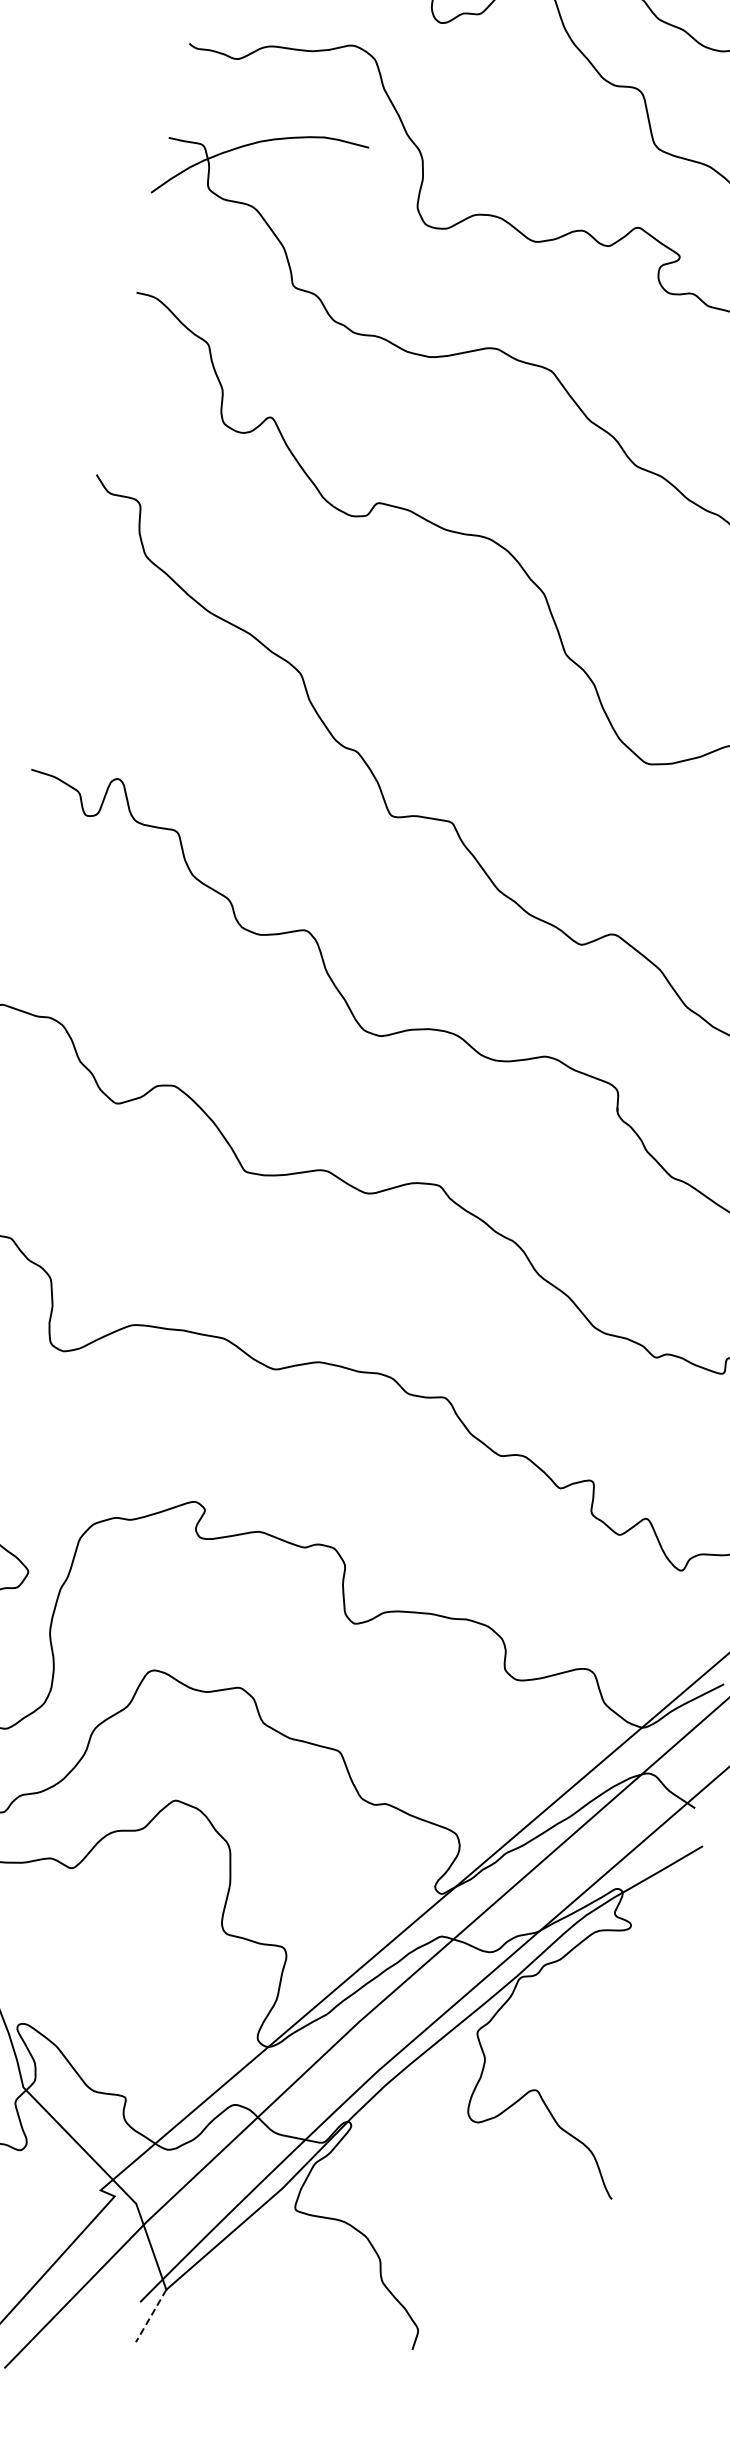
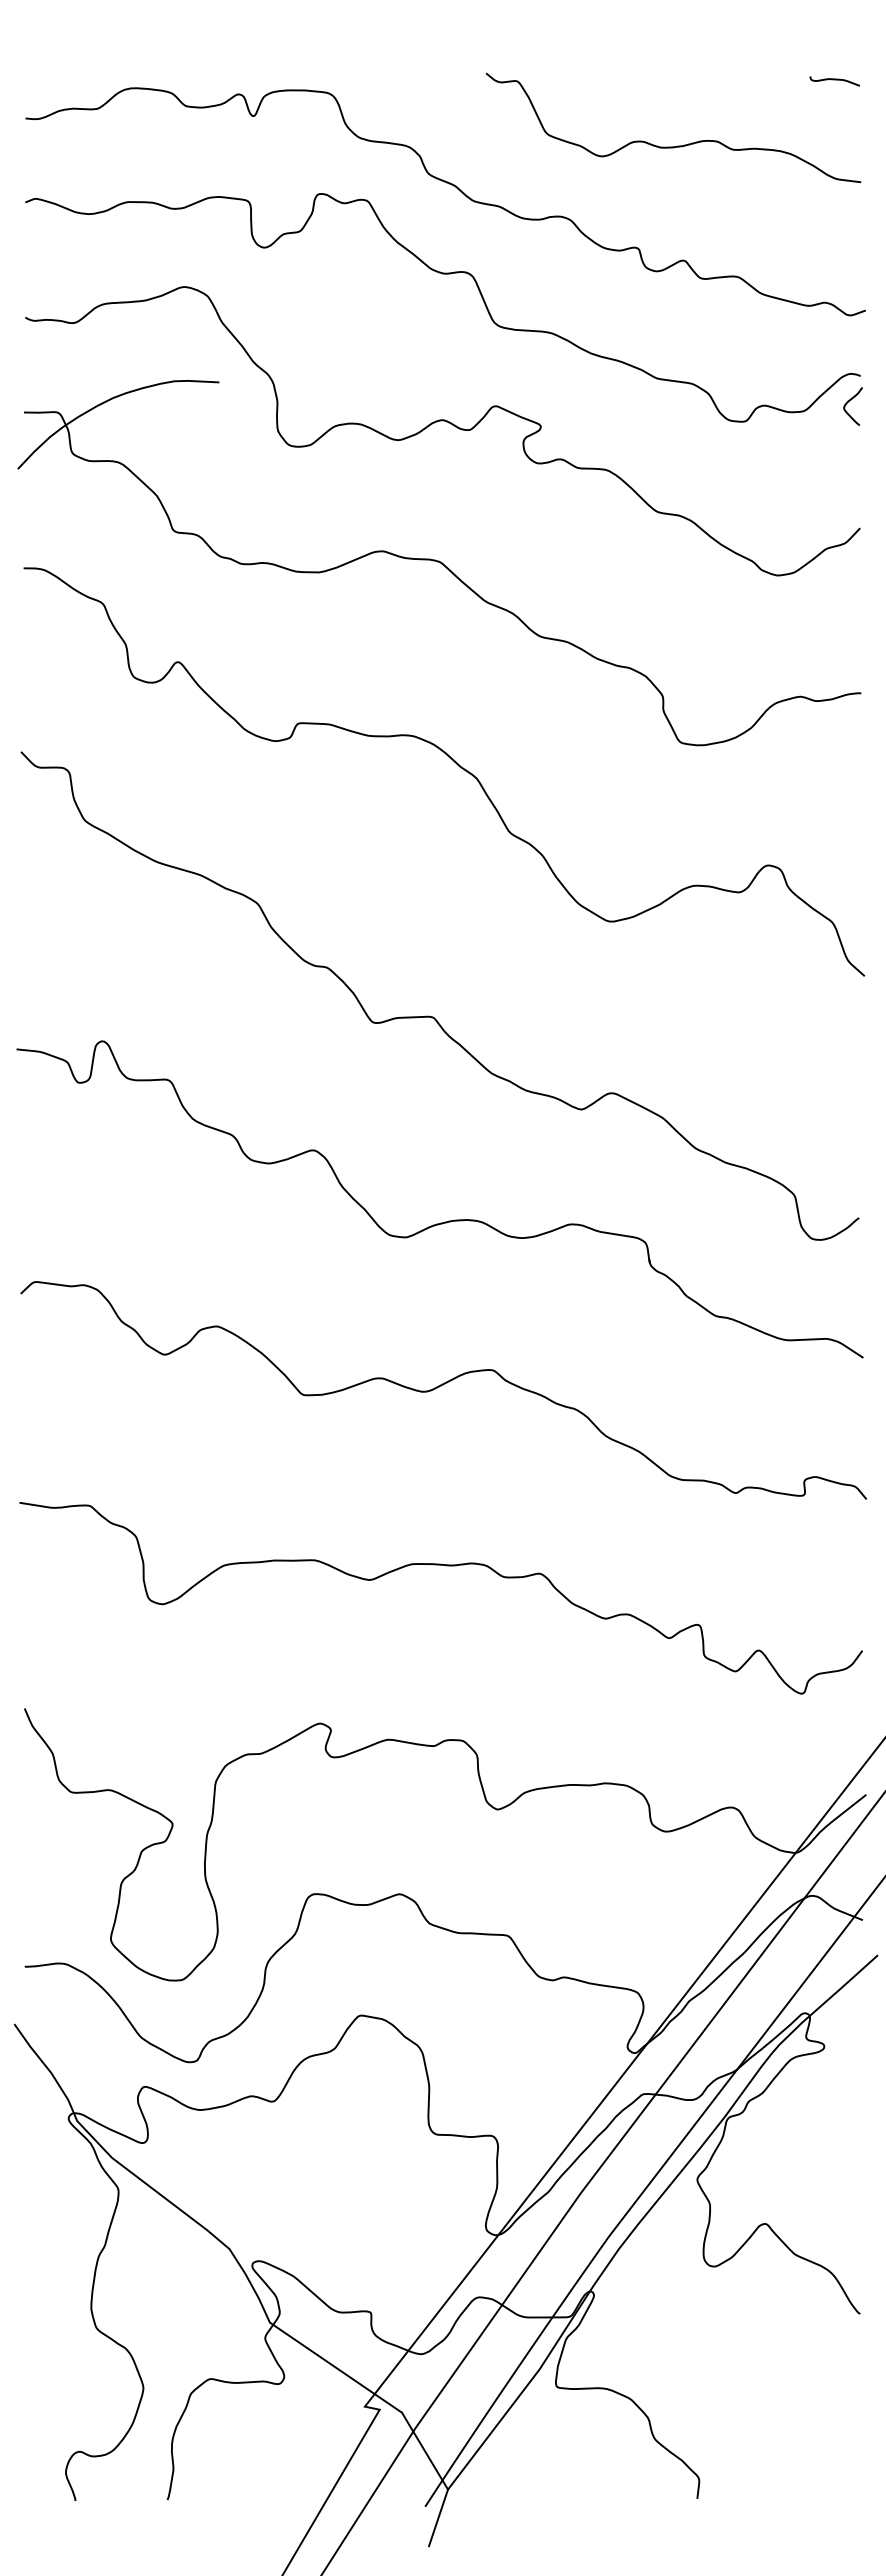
line: (151, 2315) -> (438, 2517), dashed -> solid

